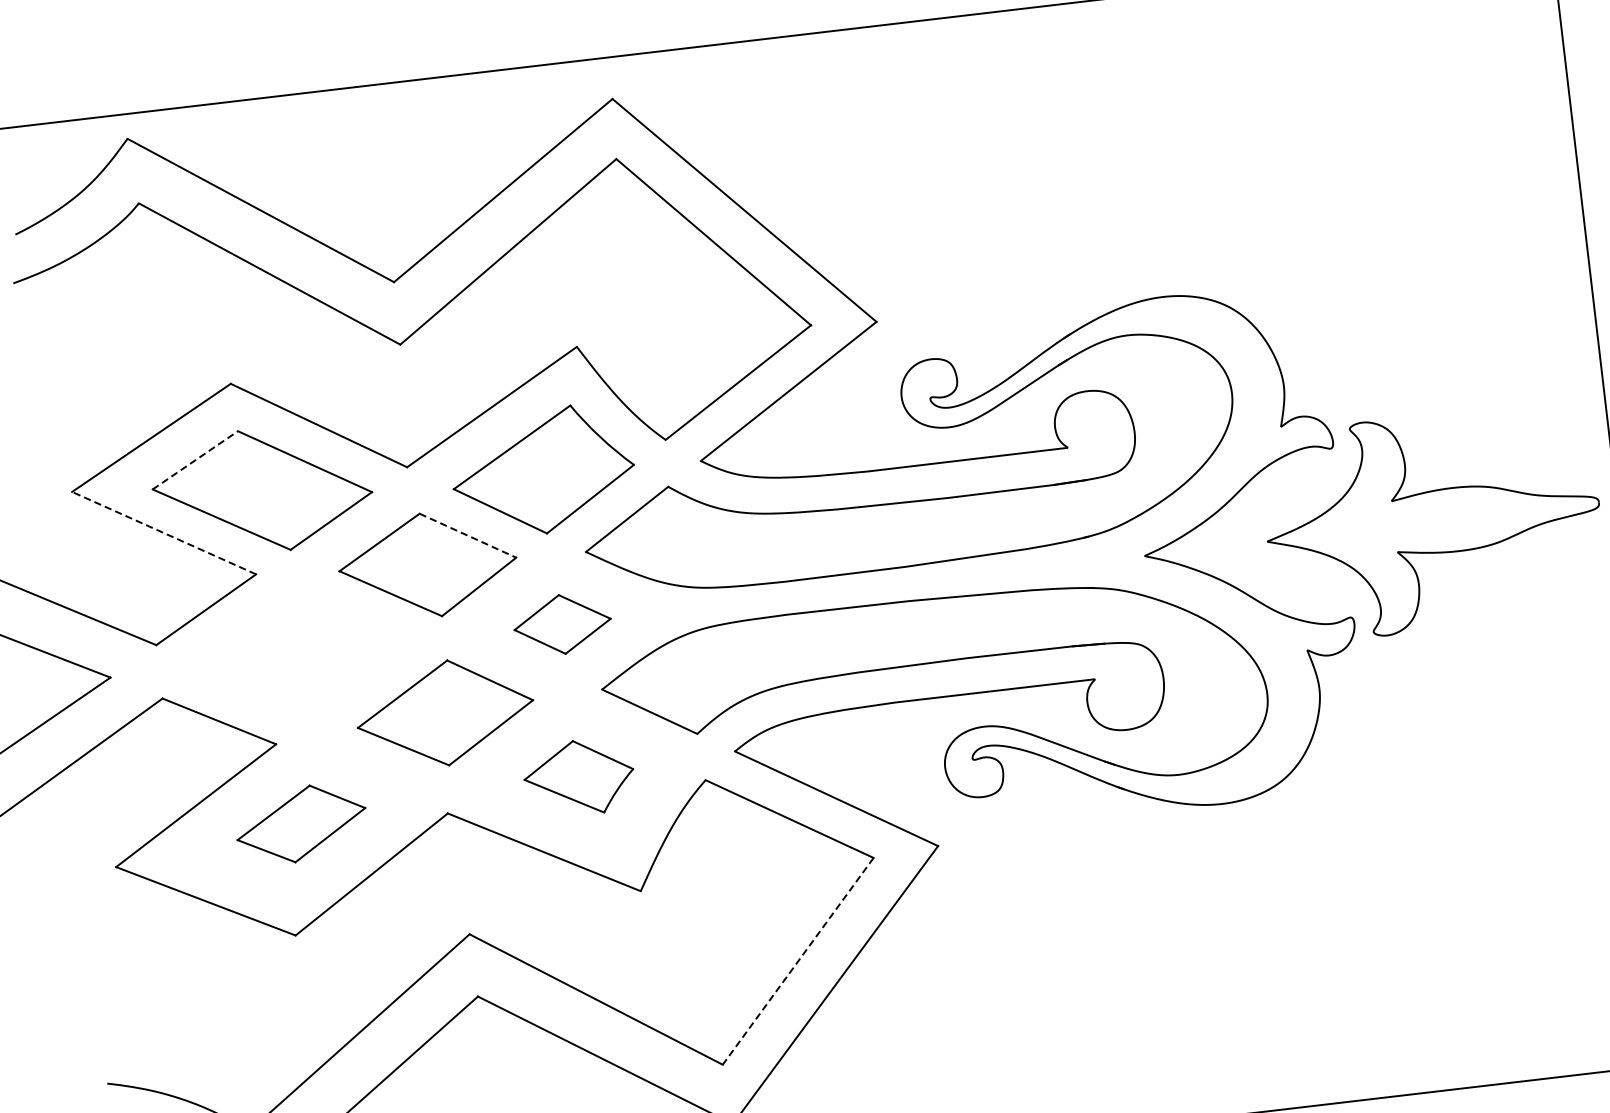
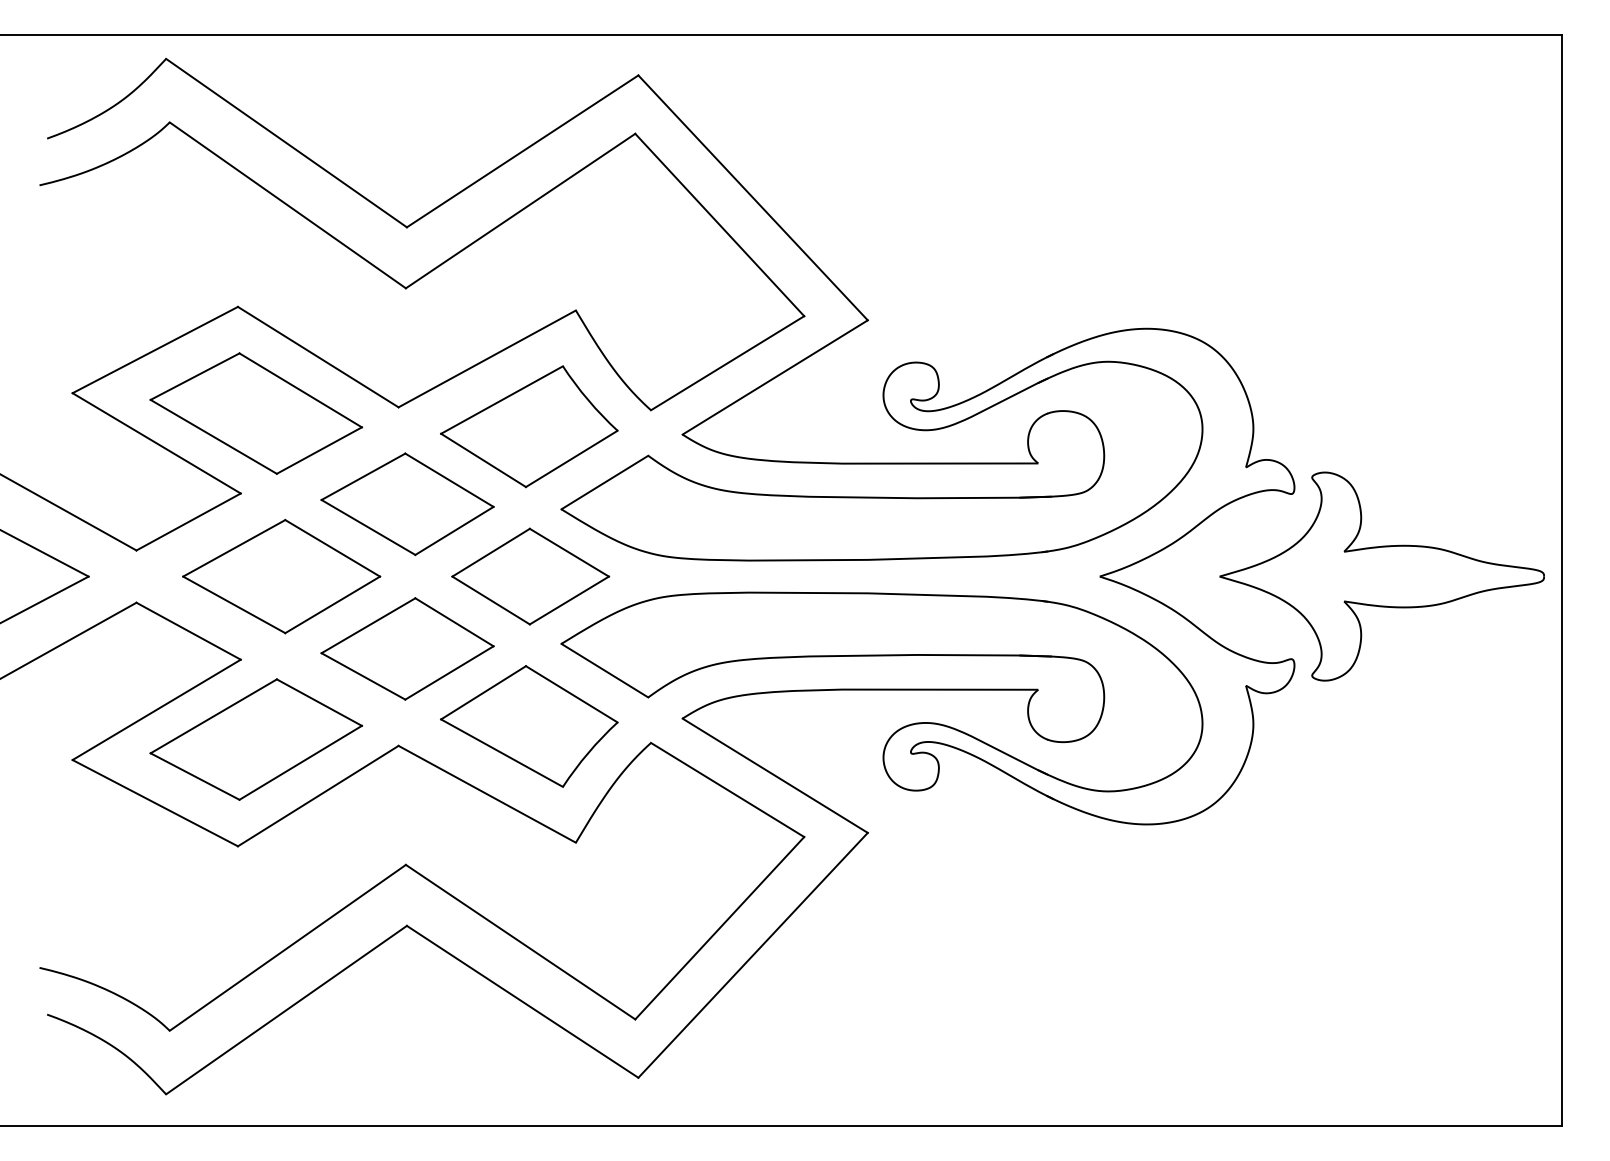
line: (195, 460) -> (195, 376), dashed -> solid
line: (163, 533) -> (156, 443), dashed -> solid
line: (468, 535) -> (449, 480), dashed -> solid
part: (562, 624) -> (530, 576), size x1.67
part: (307, 654) -> (281, 576), added
part: (579, 777) -> (529, 726), size x1.67
part: (300, 824) -> (255, 739), size x1.67
line: (797, 961) -> (719, 928), dashed -> solid

